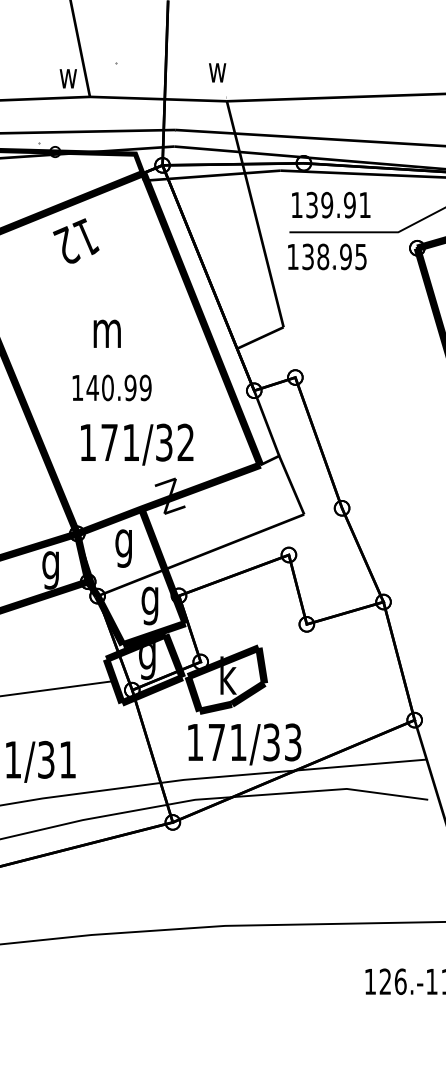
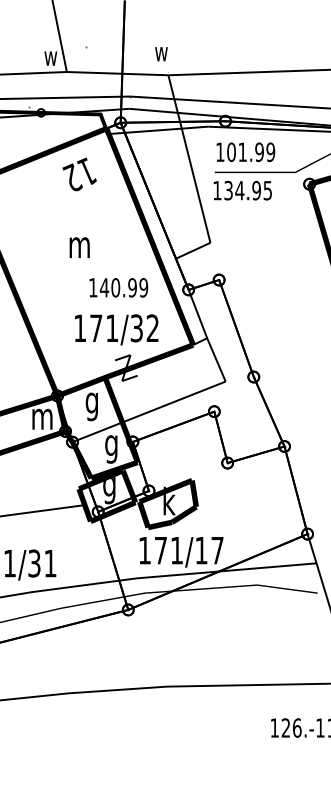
text: (338, 204) -> (251, 151), 139.91 -> 101.99
text: (76, 240) -> (79, 174), moved
text: (323, 256) -> (240, 190), 138.95 -> 134.95
text: (111, 387) -> (118, 287), moved
text: (137, 444) -> (116, 329), moved
text: (56, 570) -> (42, 423), g -> m
text: (282, 742) -> (209, 550), 171/33 -> 171/17

